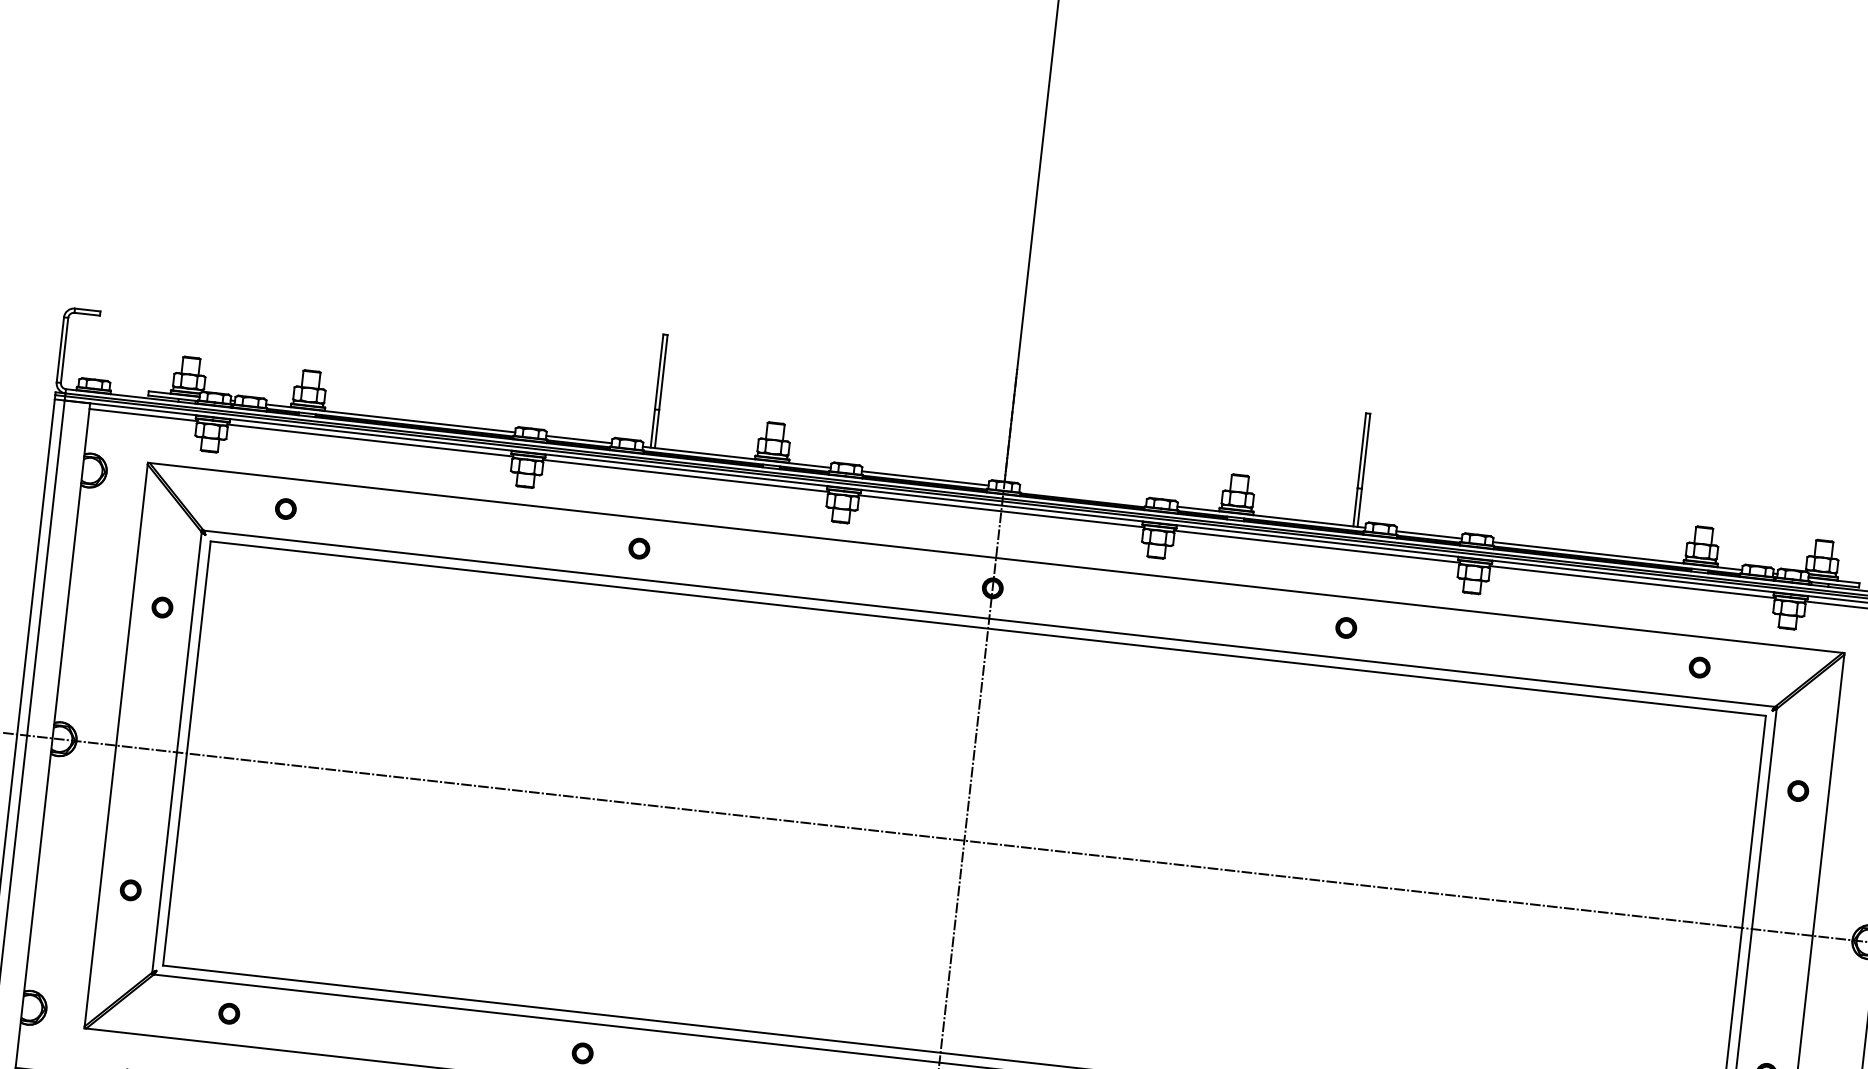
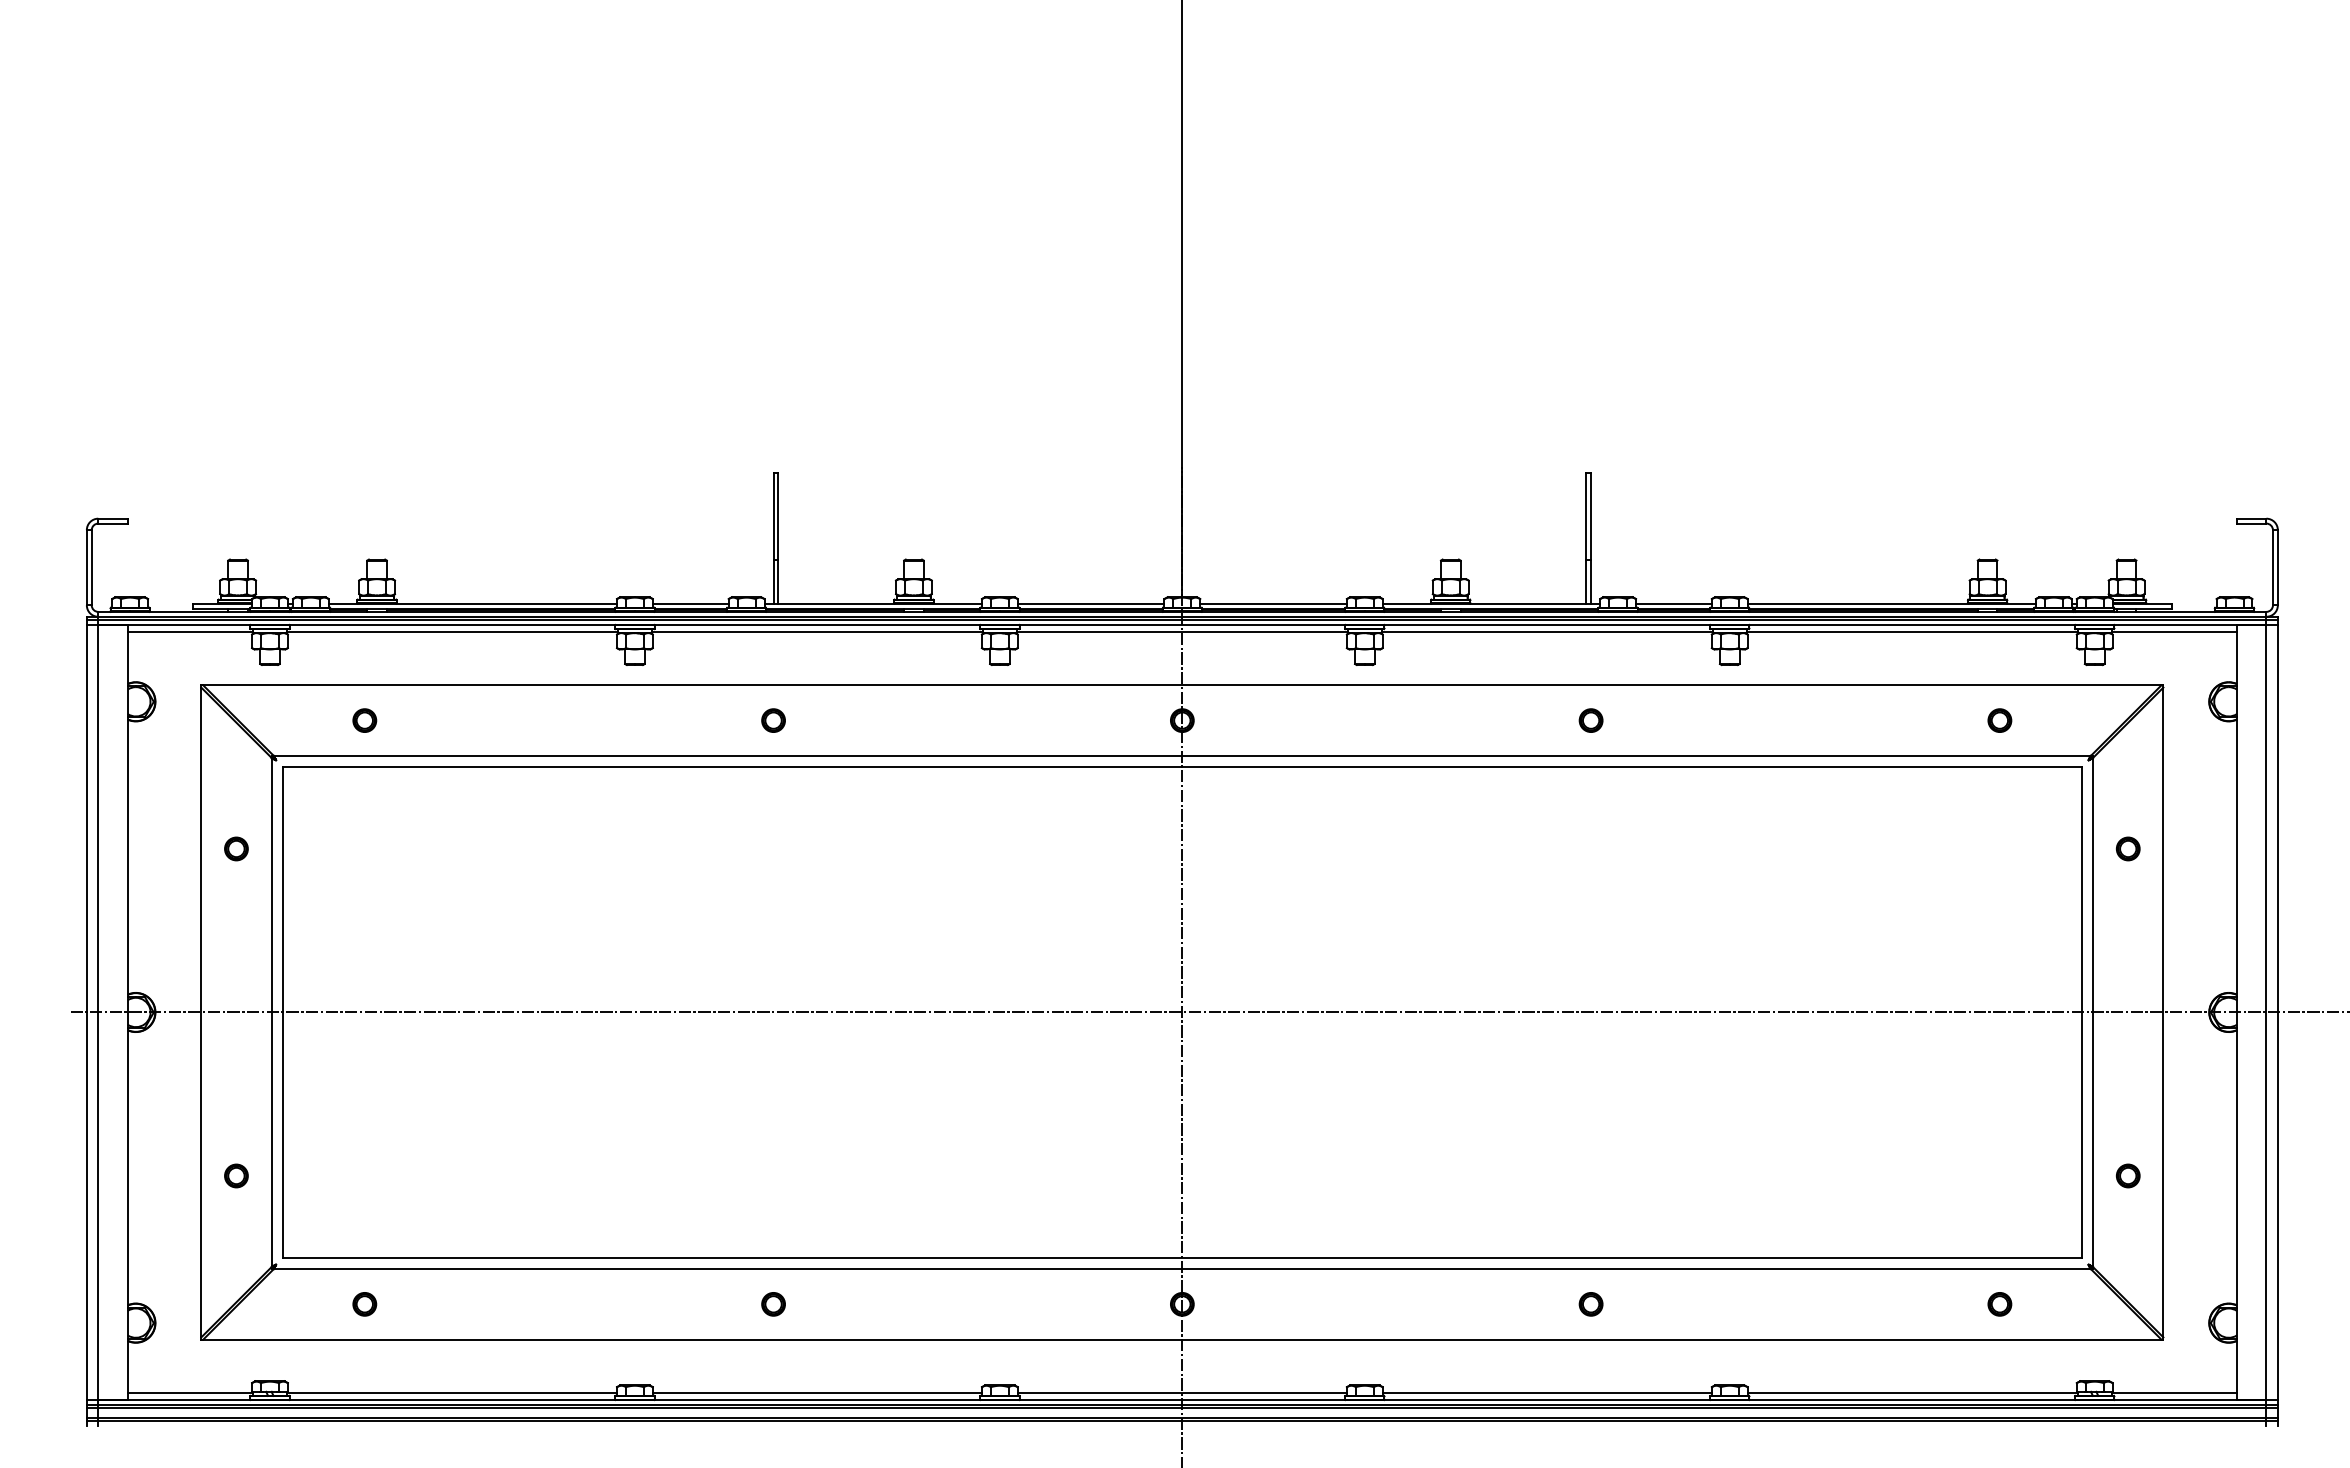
line: (1082, 495) -> (1273, 603), added

